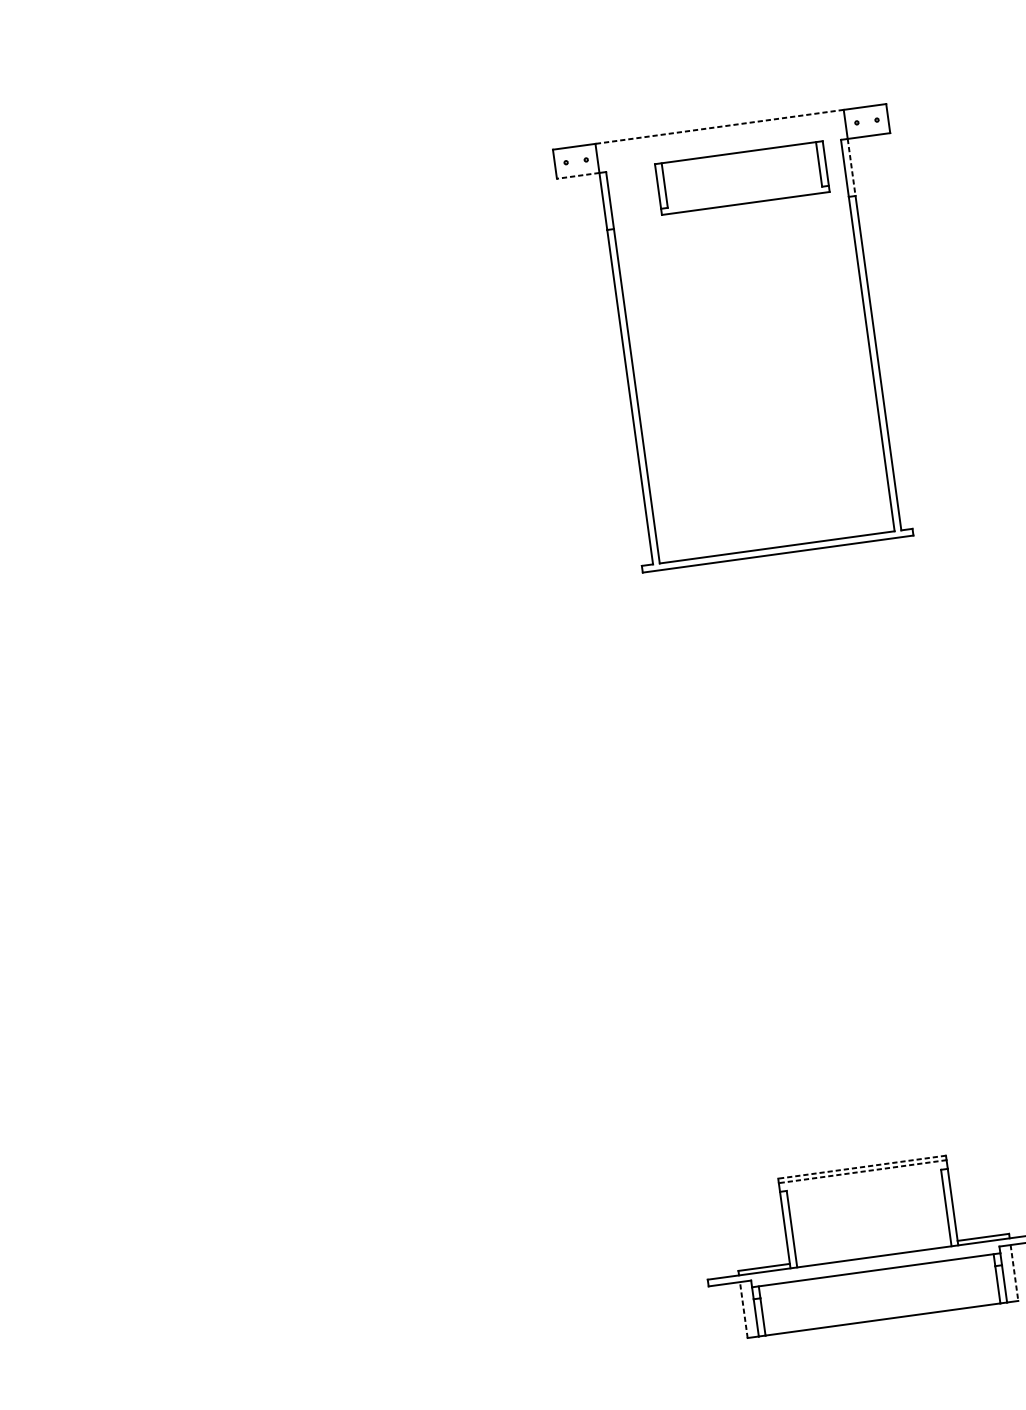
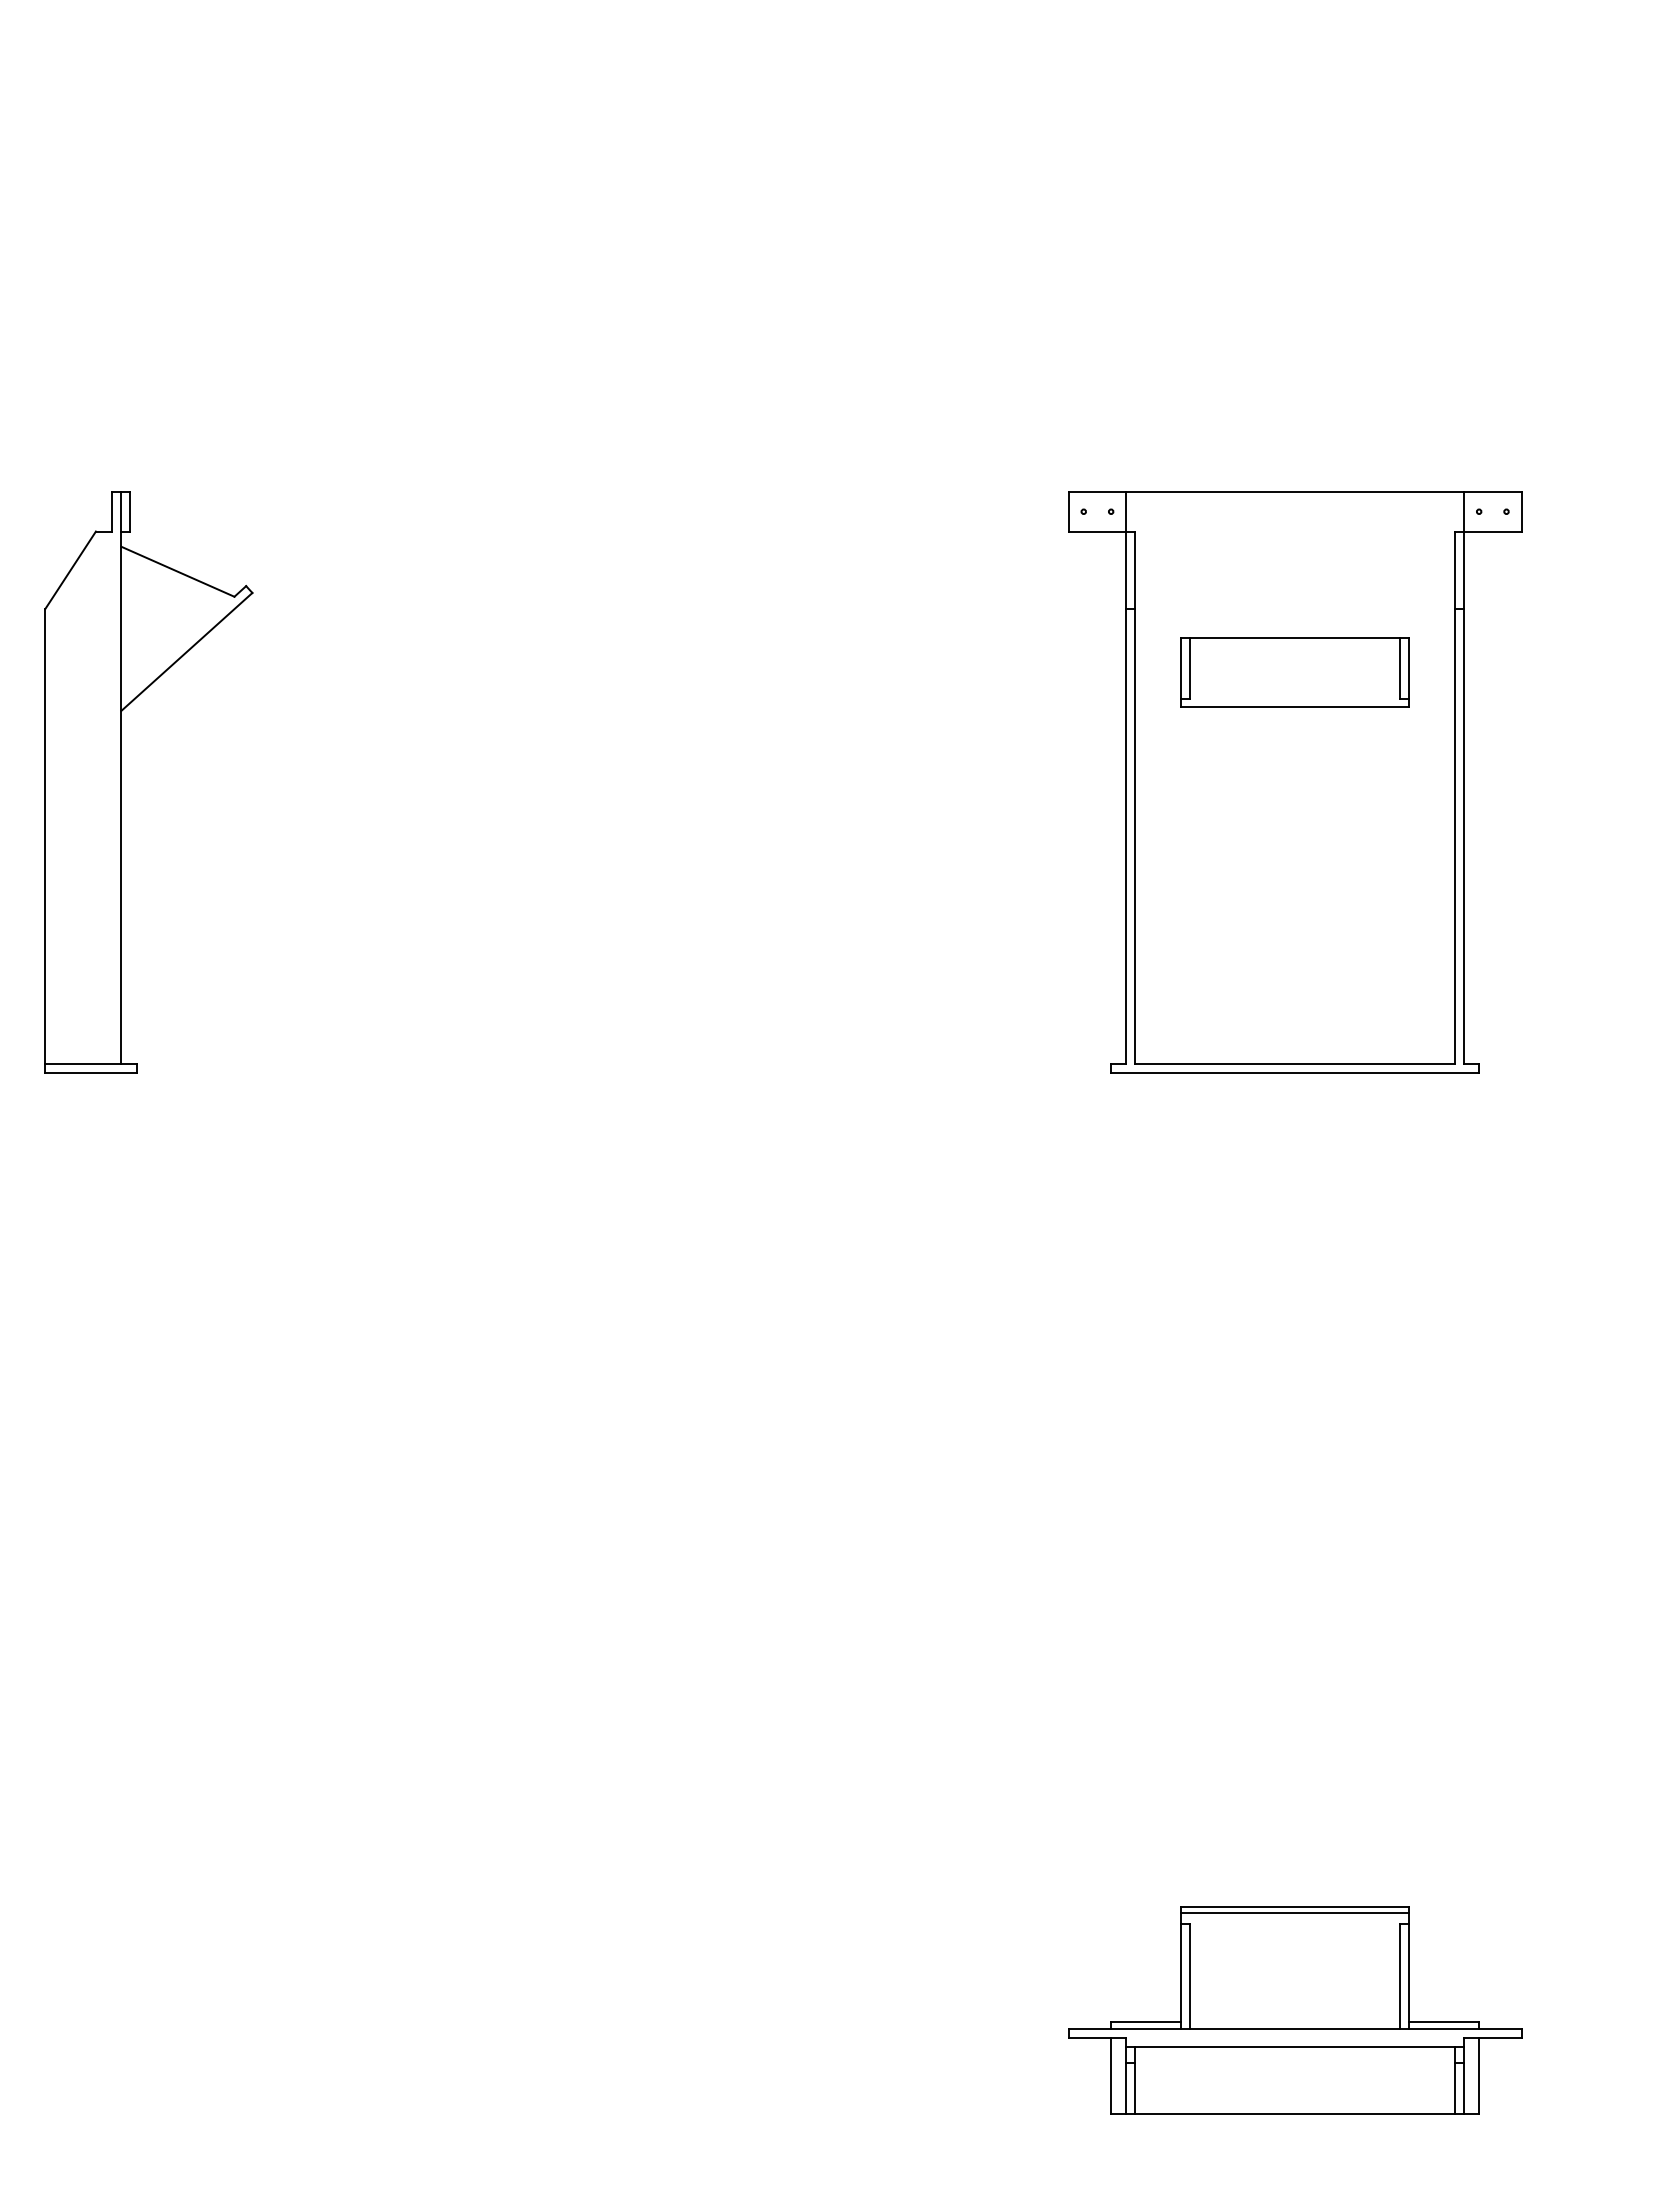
line: (719, 127) -> (1295, 492), dashed -> solid
line: (851, 167) -> (1463, 570), dashed -> solid
line: (578, 175) -> (1097, 531), dashed -> solid
part: (741, 178) -> (1294, 672), moved
line: (861, 1167) -> (1294, 1906), dashed -> solid
line: (862, 1171) -> (1294, 1912), dashed -> solid
line: (1014, 1273) -> (1479, 2076), dashed -> solid
line: (744, 1309) -> (1111, 2075), dashed -> solid

